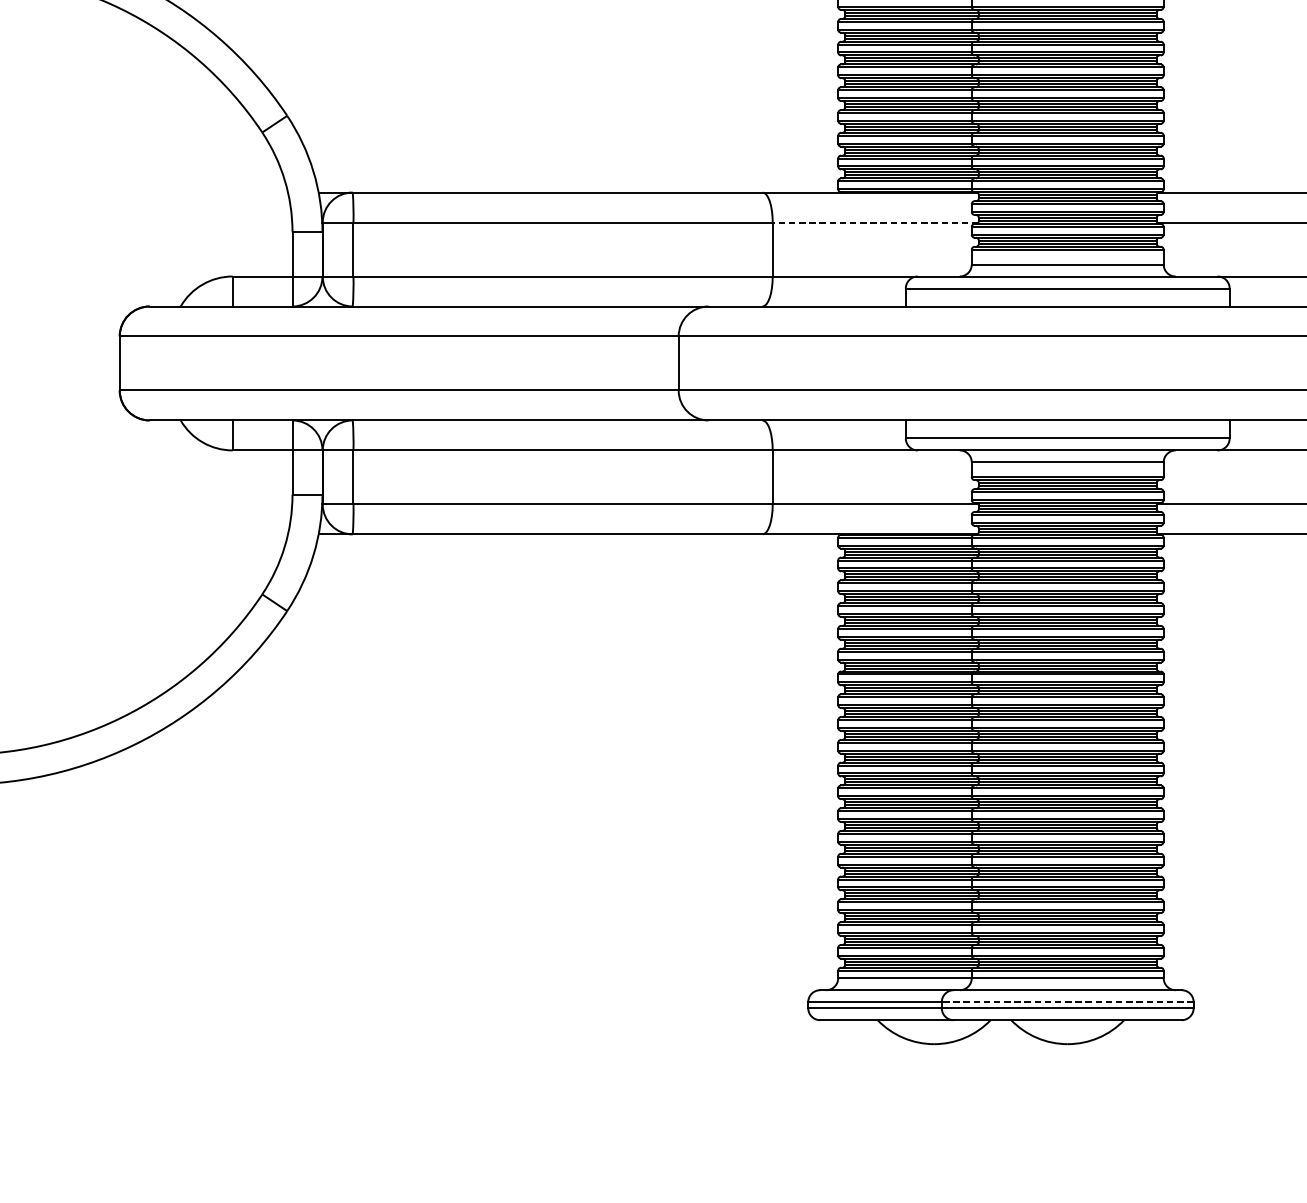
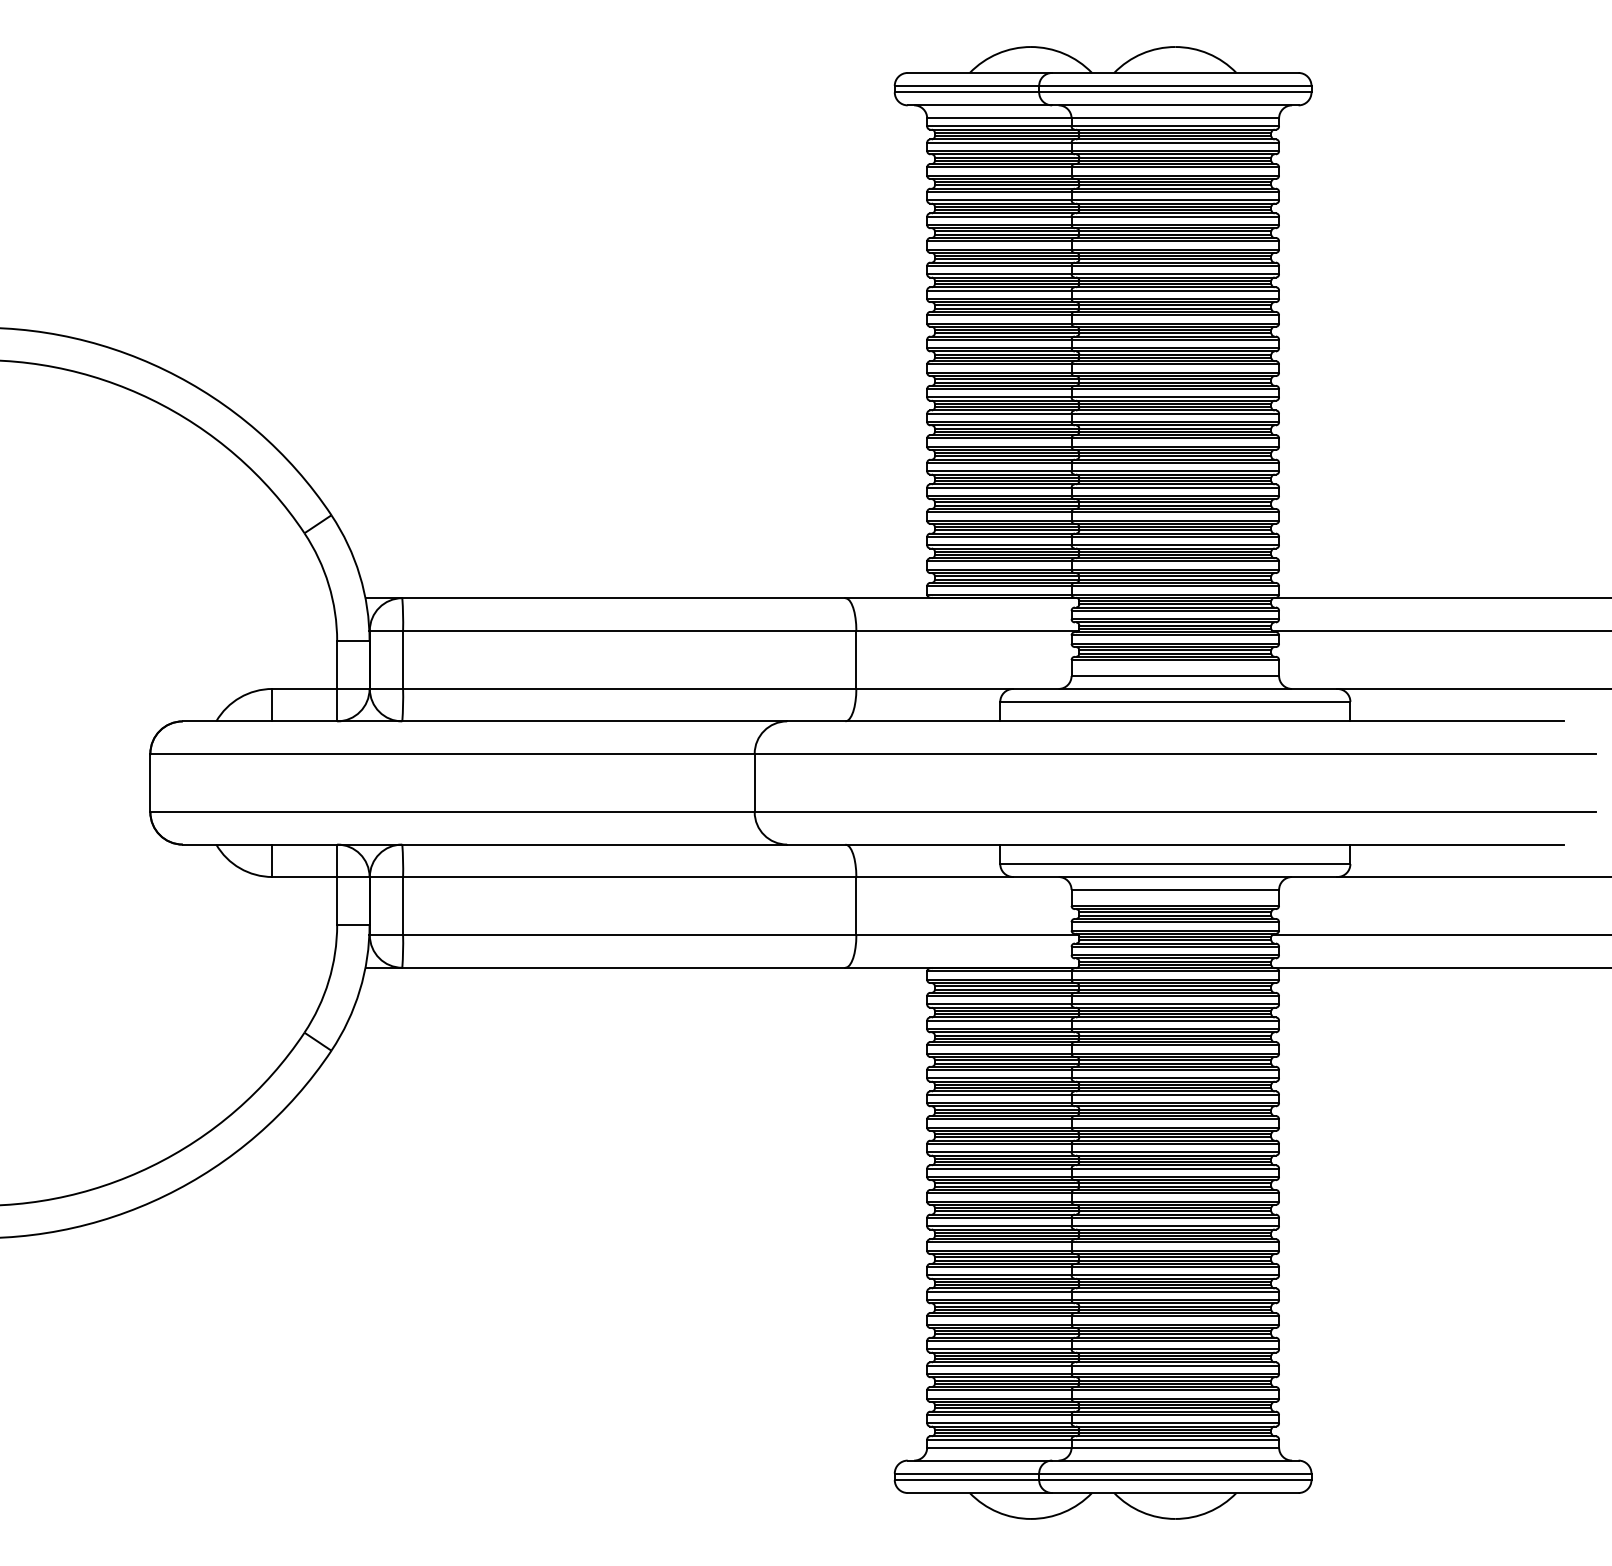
line: (875, 222) -> (967, 630), dashed -> solid
line: (1066, 1002) -> (1174, 1473), dashed -> solid

